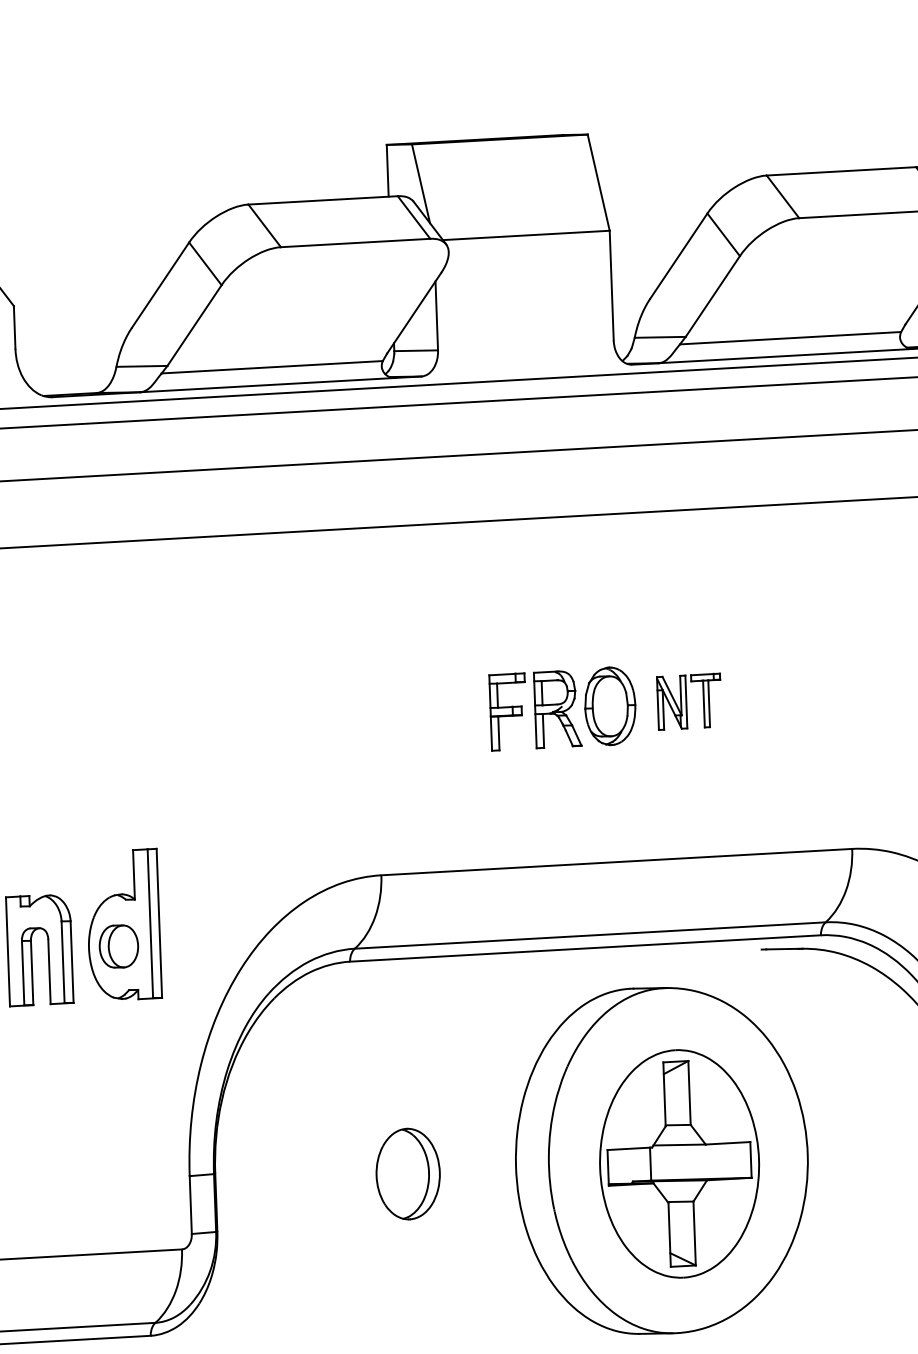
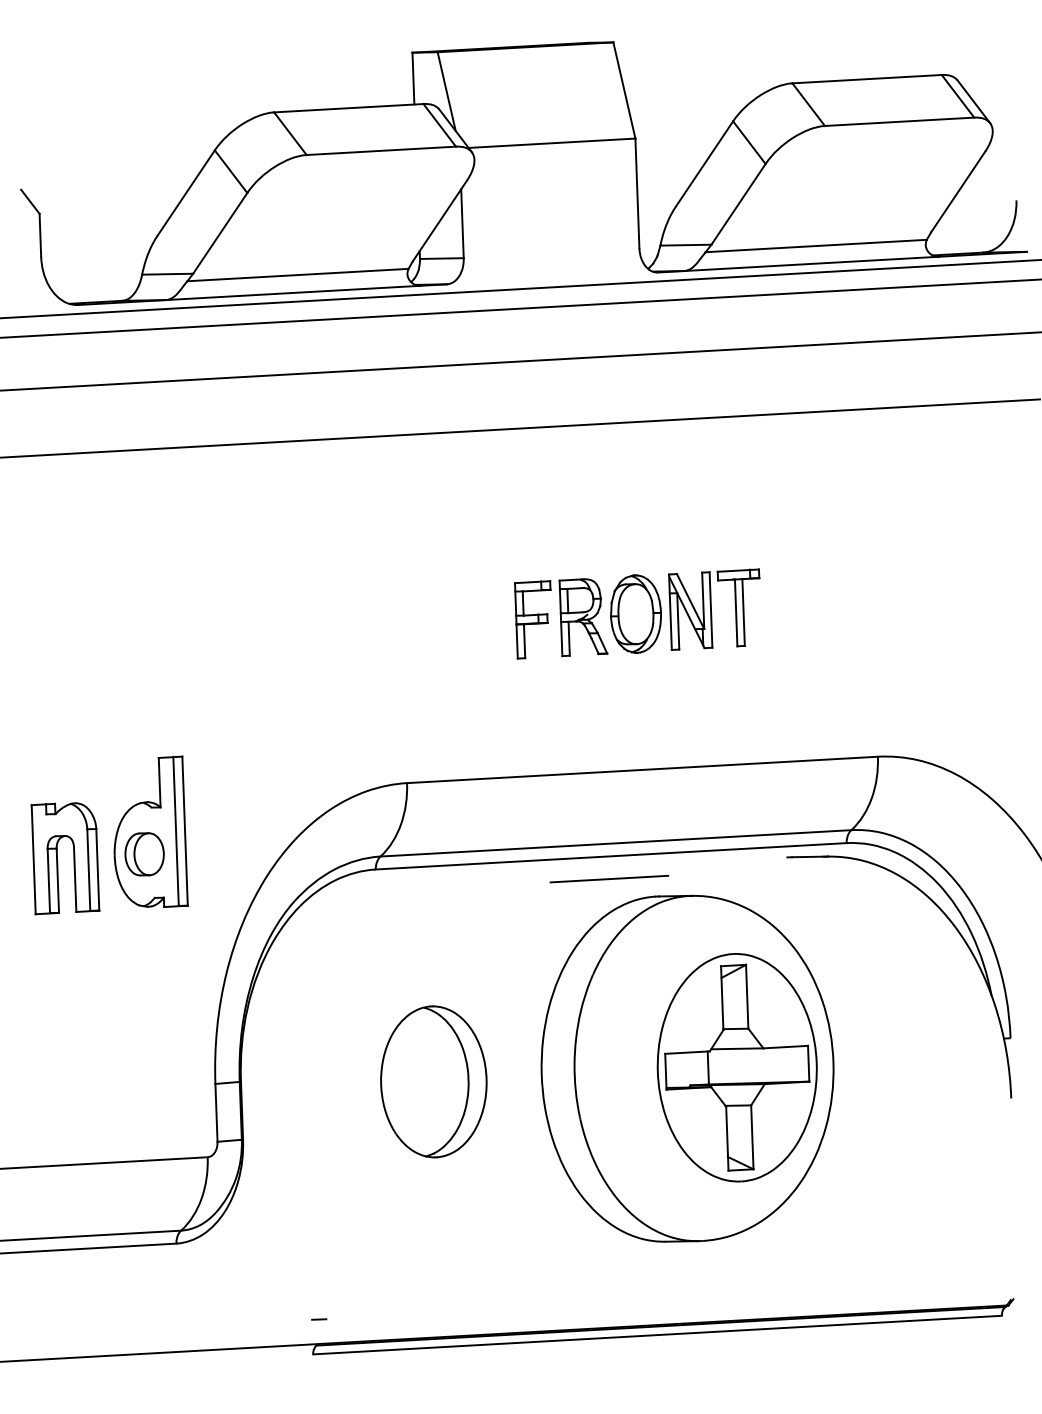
part: (688, 701) -> (714, 609), size x1.43
line: (583, 970) -> (609, 878), added
part: (678, 1163) -> (736, 1067), moved
part: (407, 1173) -> (433, 1081), size x1.67

